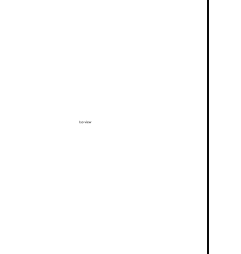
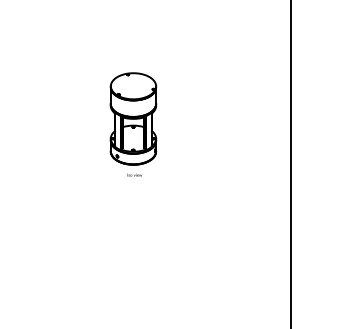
part: (84, 82) -> (133, 124), added

